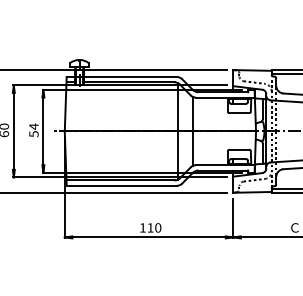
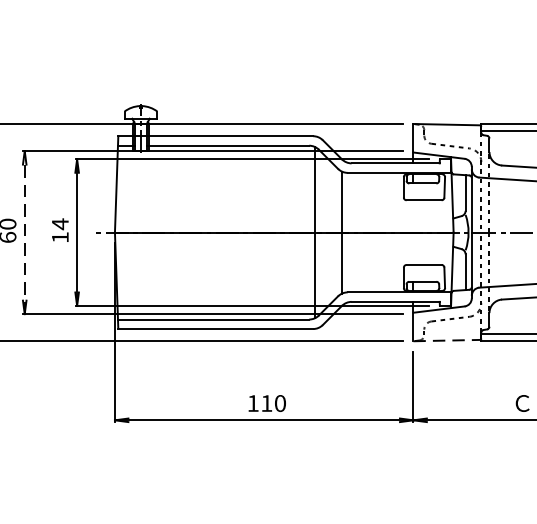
line: (13, 130) -> (24, 231), solid -> dashed
text: (33, 134) -> (59, 238), 54 -> 14
line: (252, 192) -> (447, 340), solid -> dashed

